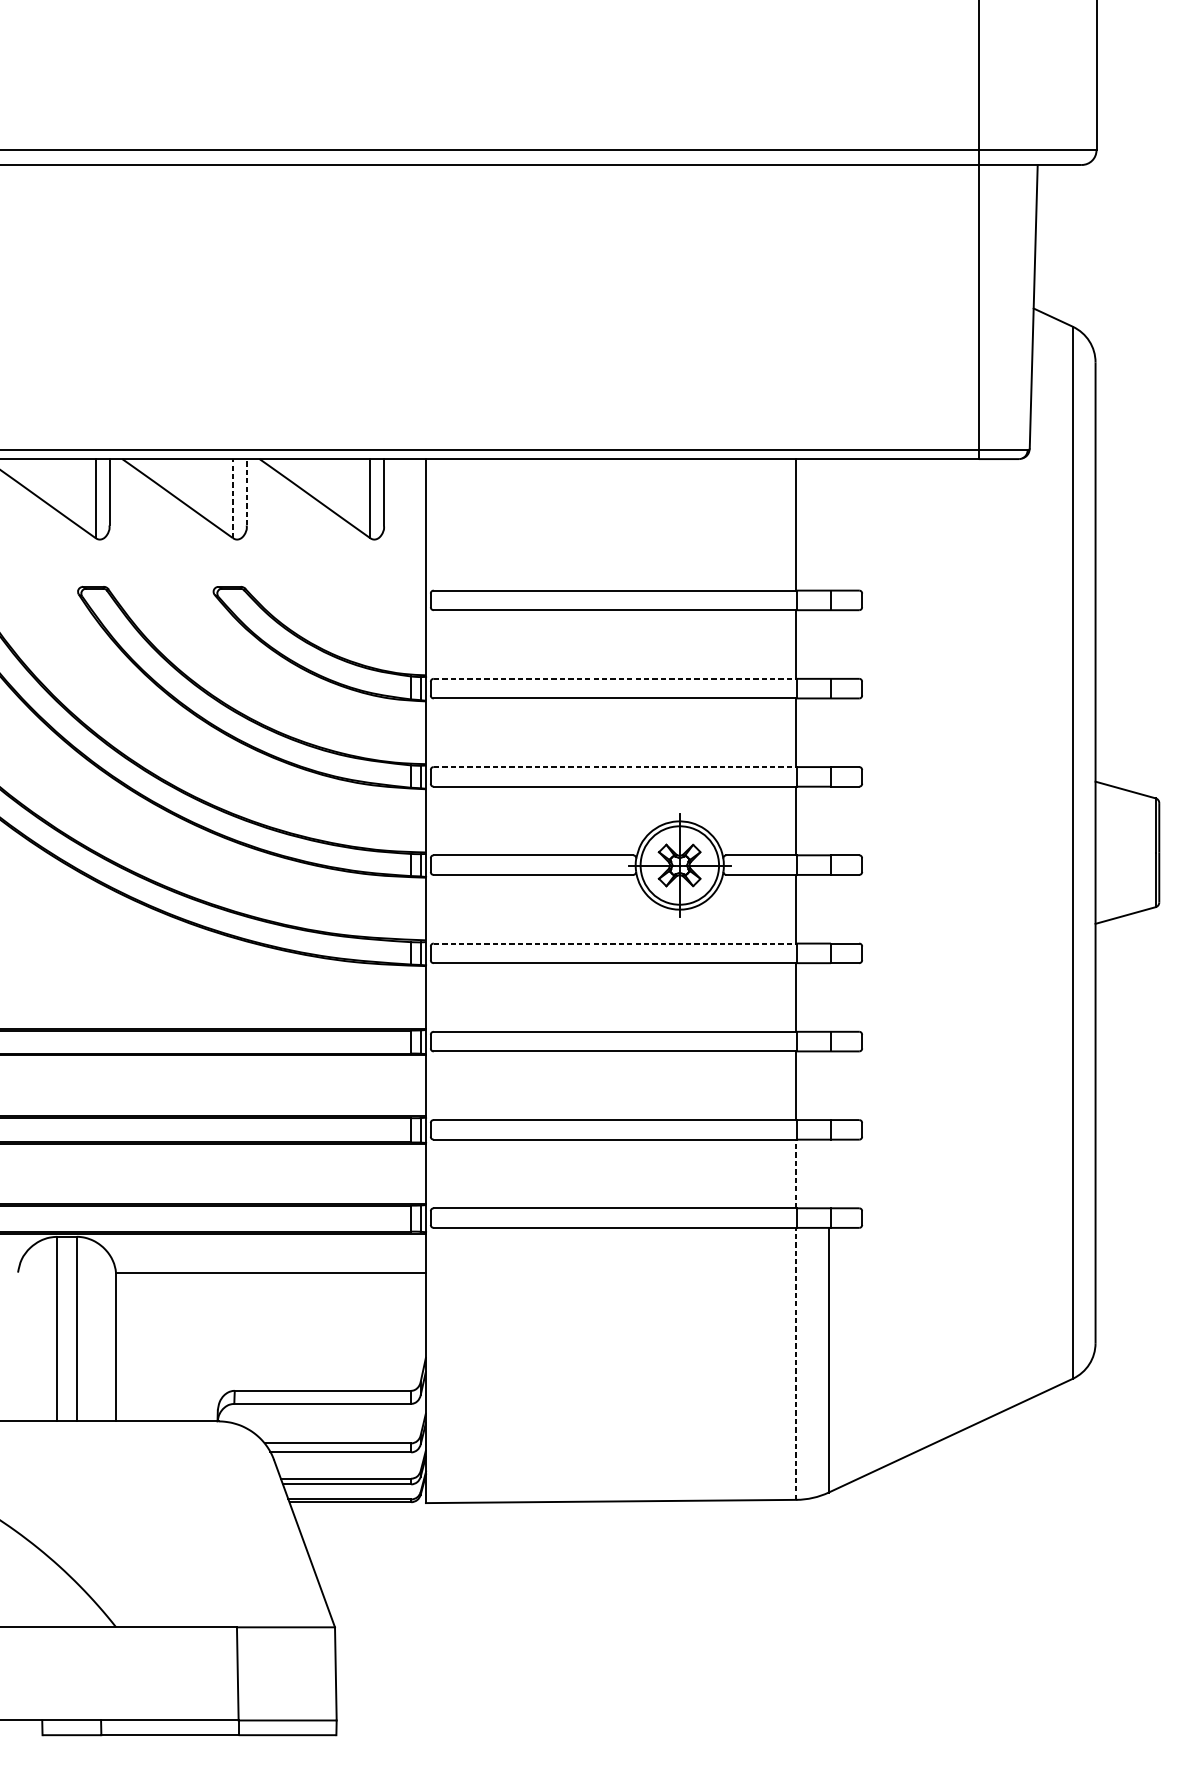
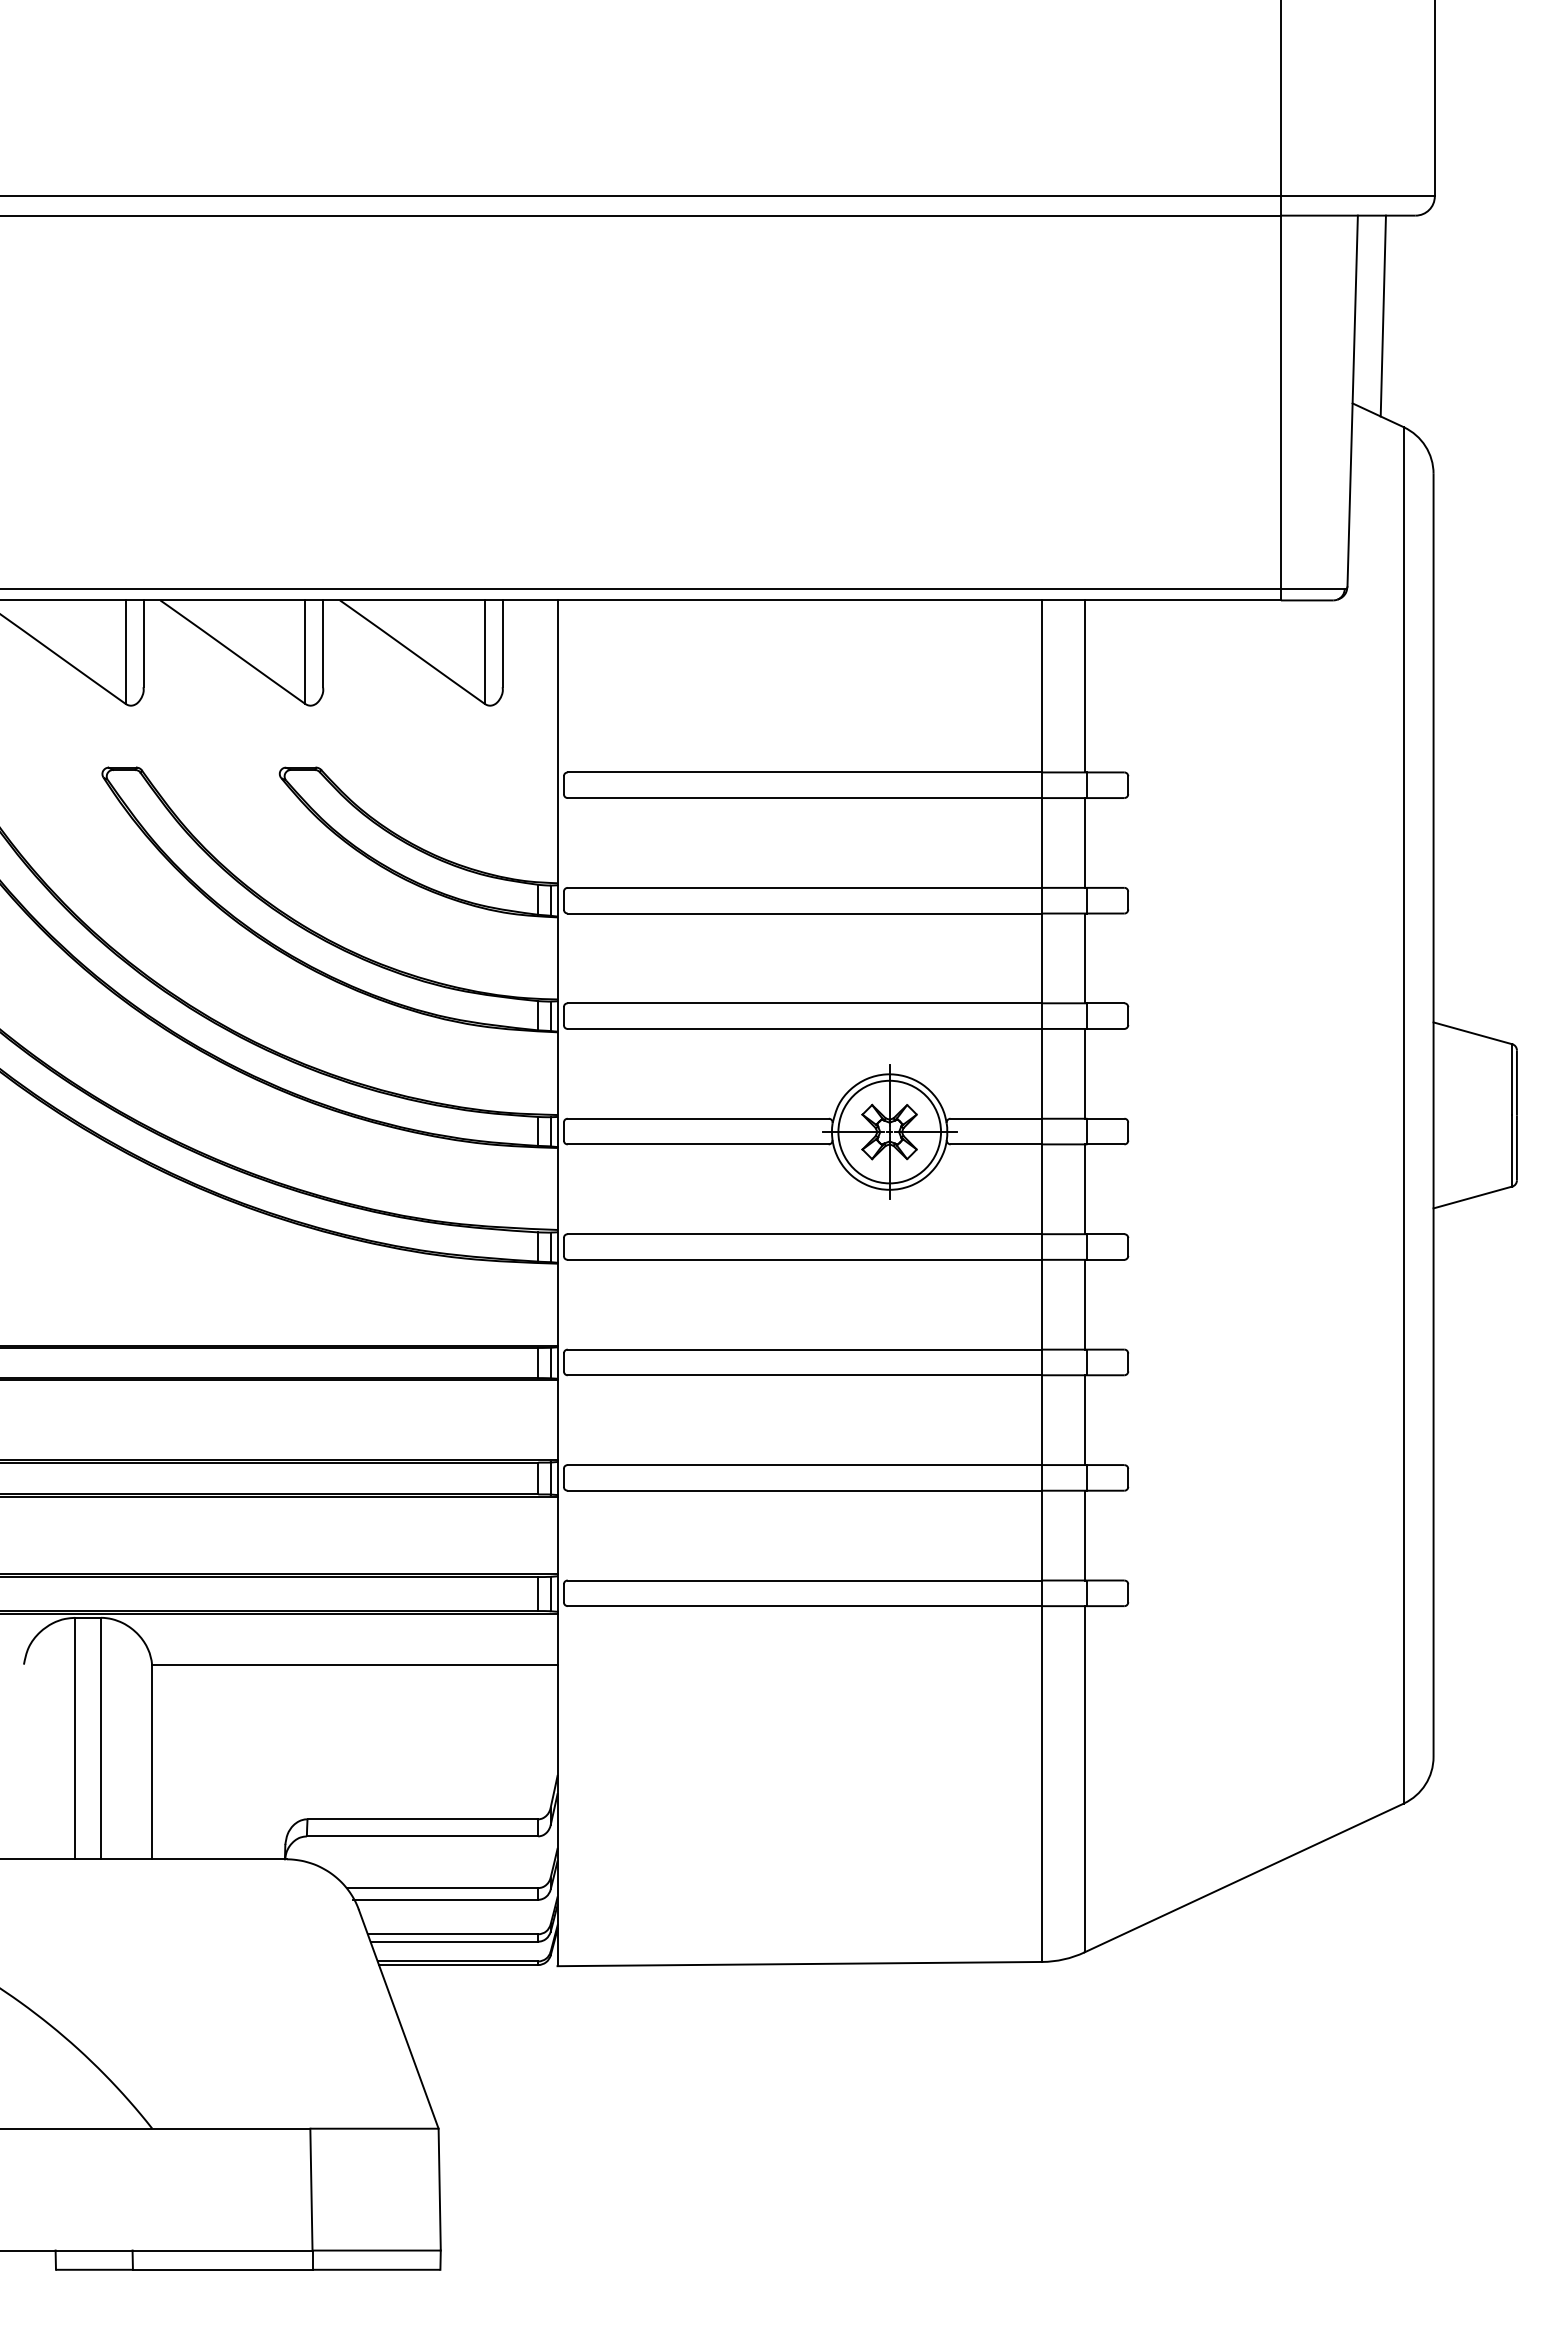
line: (1056, 241) -> (1382, 315), added
line: (247, 492) -> (323, 643), dashed -> solid
line: (233, 498) -> (305, 652), dashed -> solid
line: (828, 524) -> (1084, 686), added
line: (828, 644) -> (1084, 842), added
line: (615, 678) -> (805, 887), dashed -> solid
line: (828, 732) -> (1084, 958), added
line: (615, 767) -> (805, 1003), dashed -> solid
line: (828, 820) -> (1084, 1073), added
line: (828, 909) -> (1084, 1189), added
line: (615, 943) -> (805, 1234), dashed -> solid
line: (828, 997) -> (1084, 1304), added
line: (828, 1085) -> (1084, 1420), added
line: (796, 1173) -> (1042, 1535), dashed -> solid
line: (828, 1173) -> (1084, 1535), added
line: (796, 1364) -> (1042, 1784), dashed -> solid

